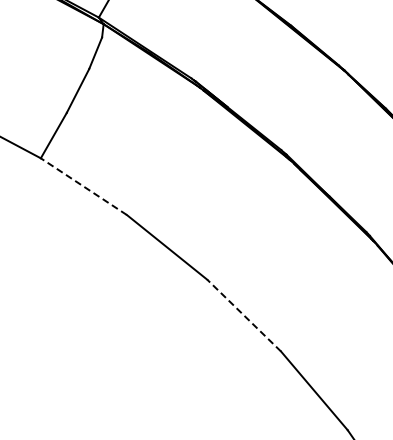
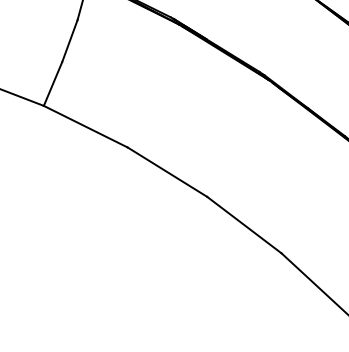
line: (83, 186) -> (85, 126), dashed -> solid
line: (244, 315) -> (244, 224), dashed -> solid

